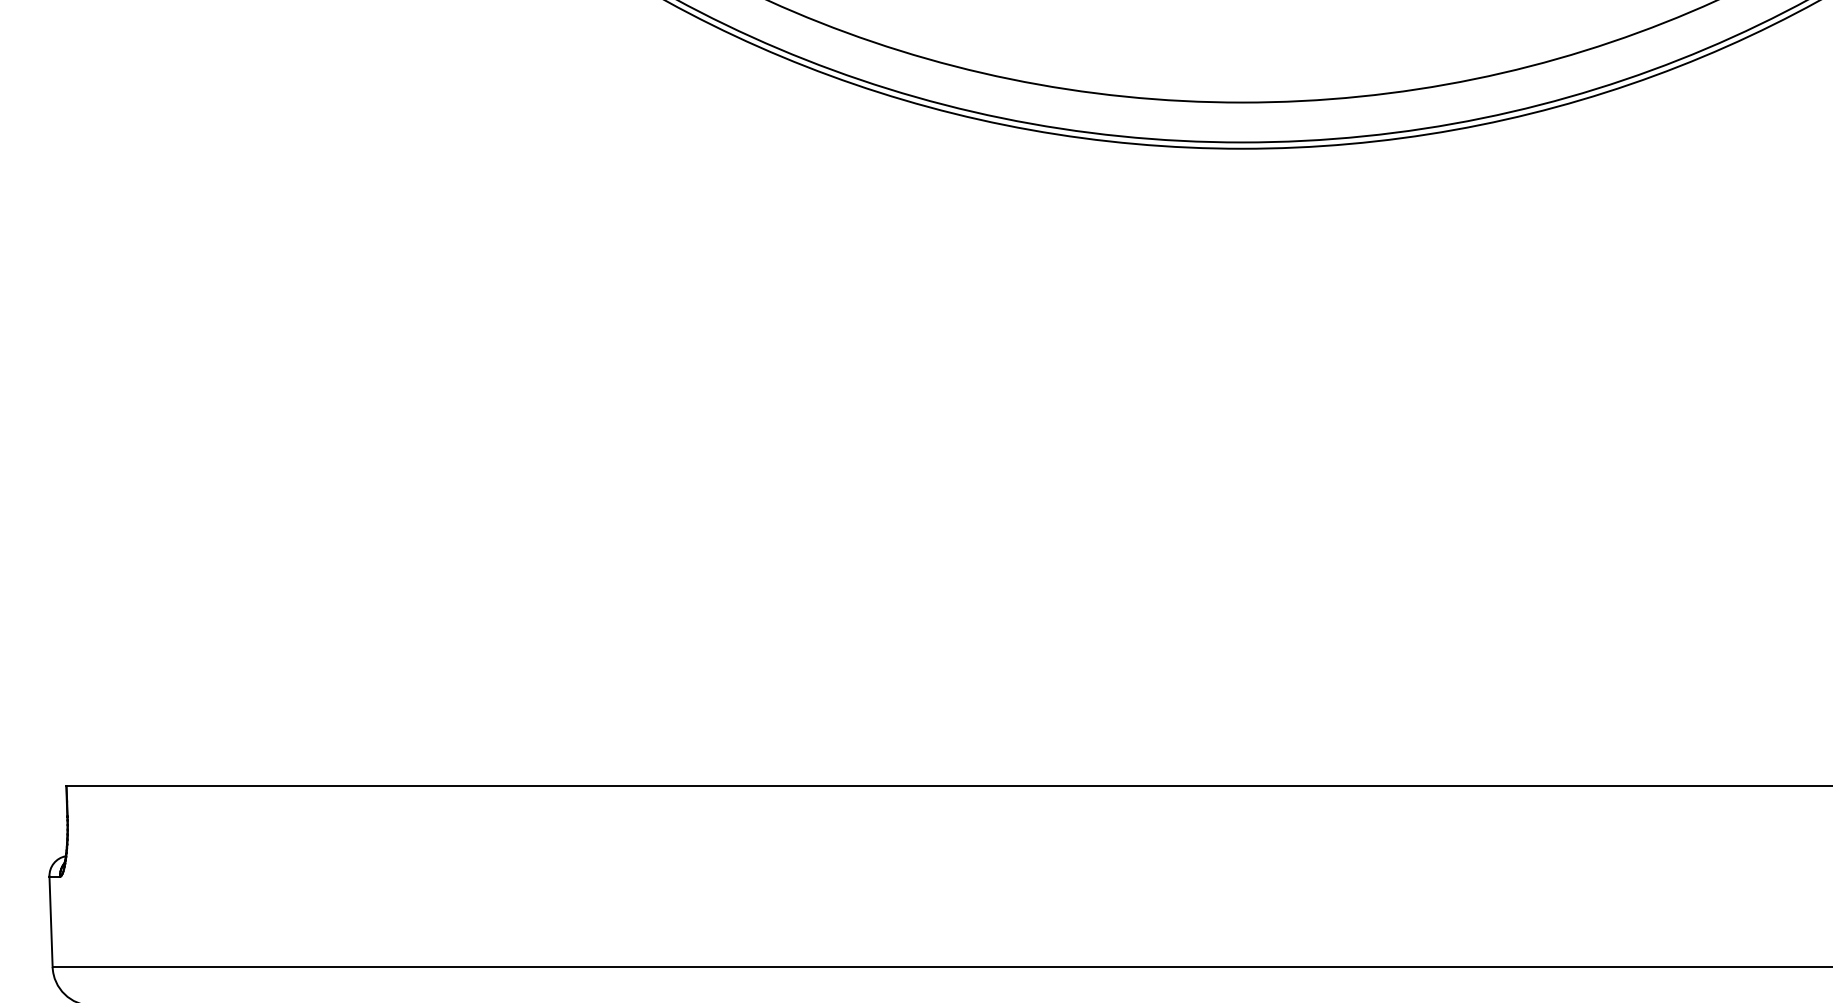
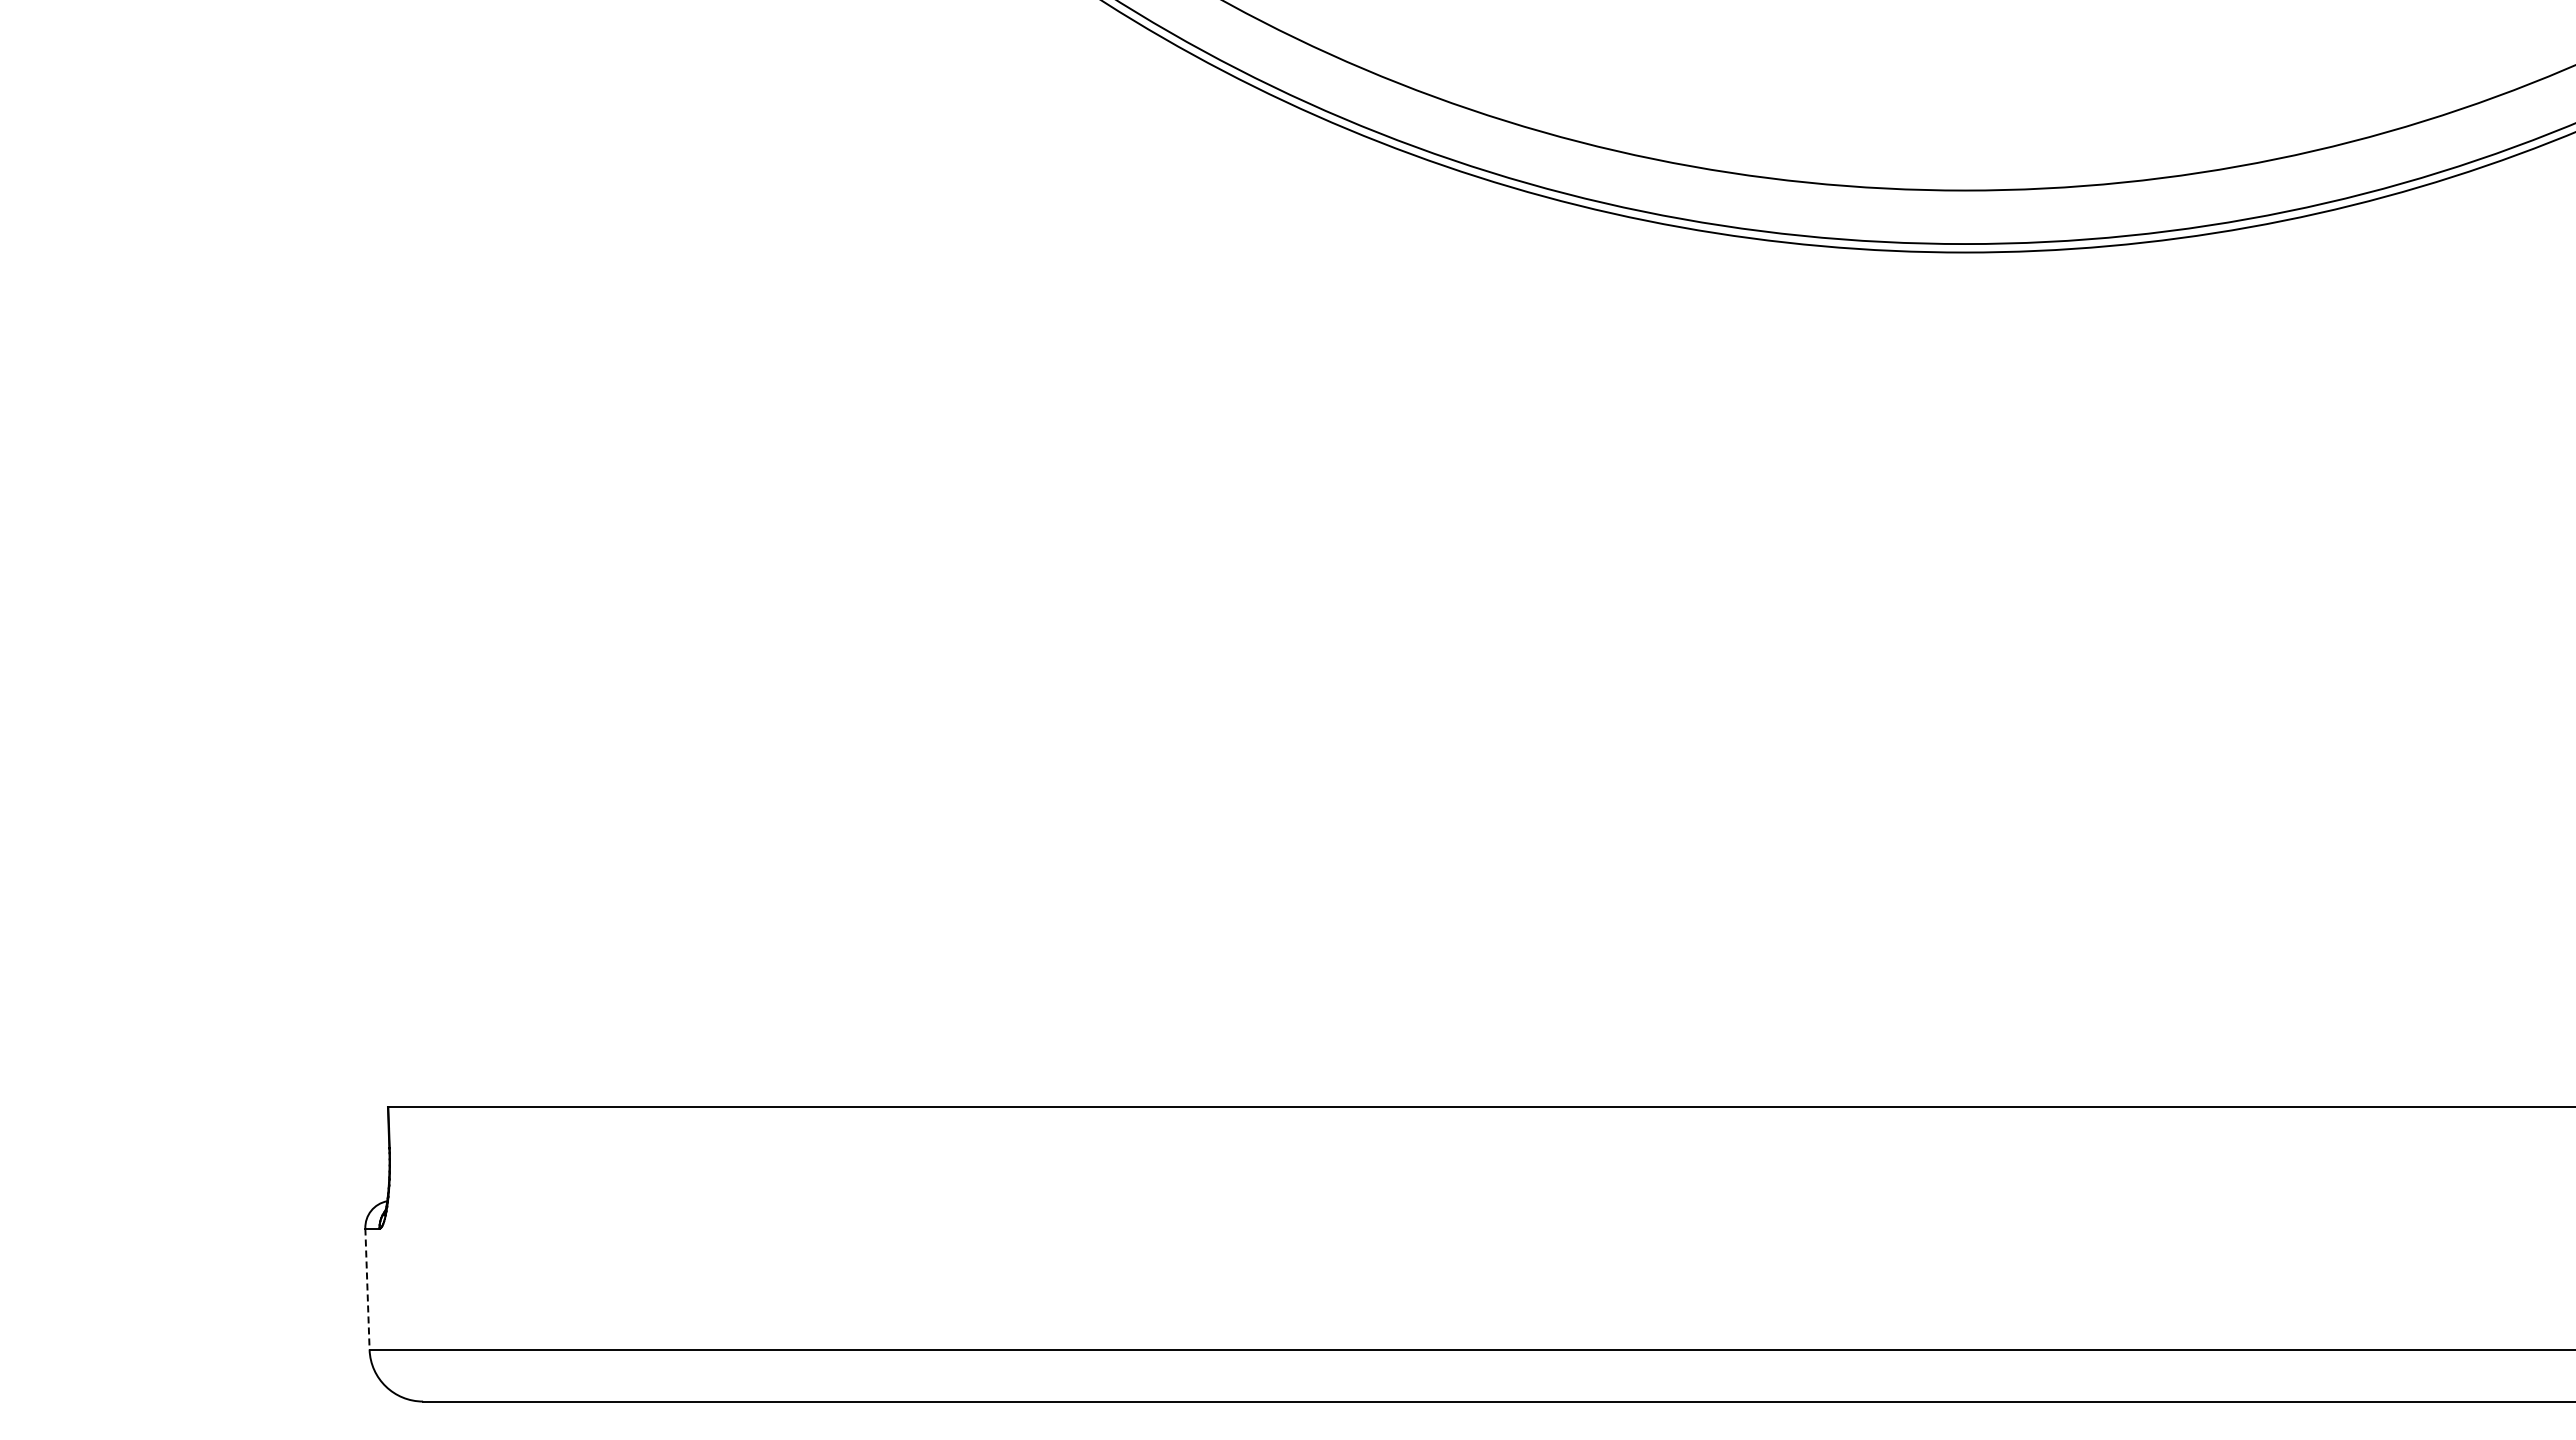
line: (51, 922) -> (367, 1289), solid -> dashed

